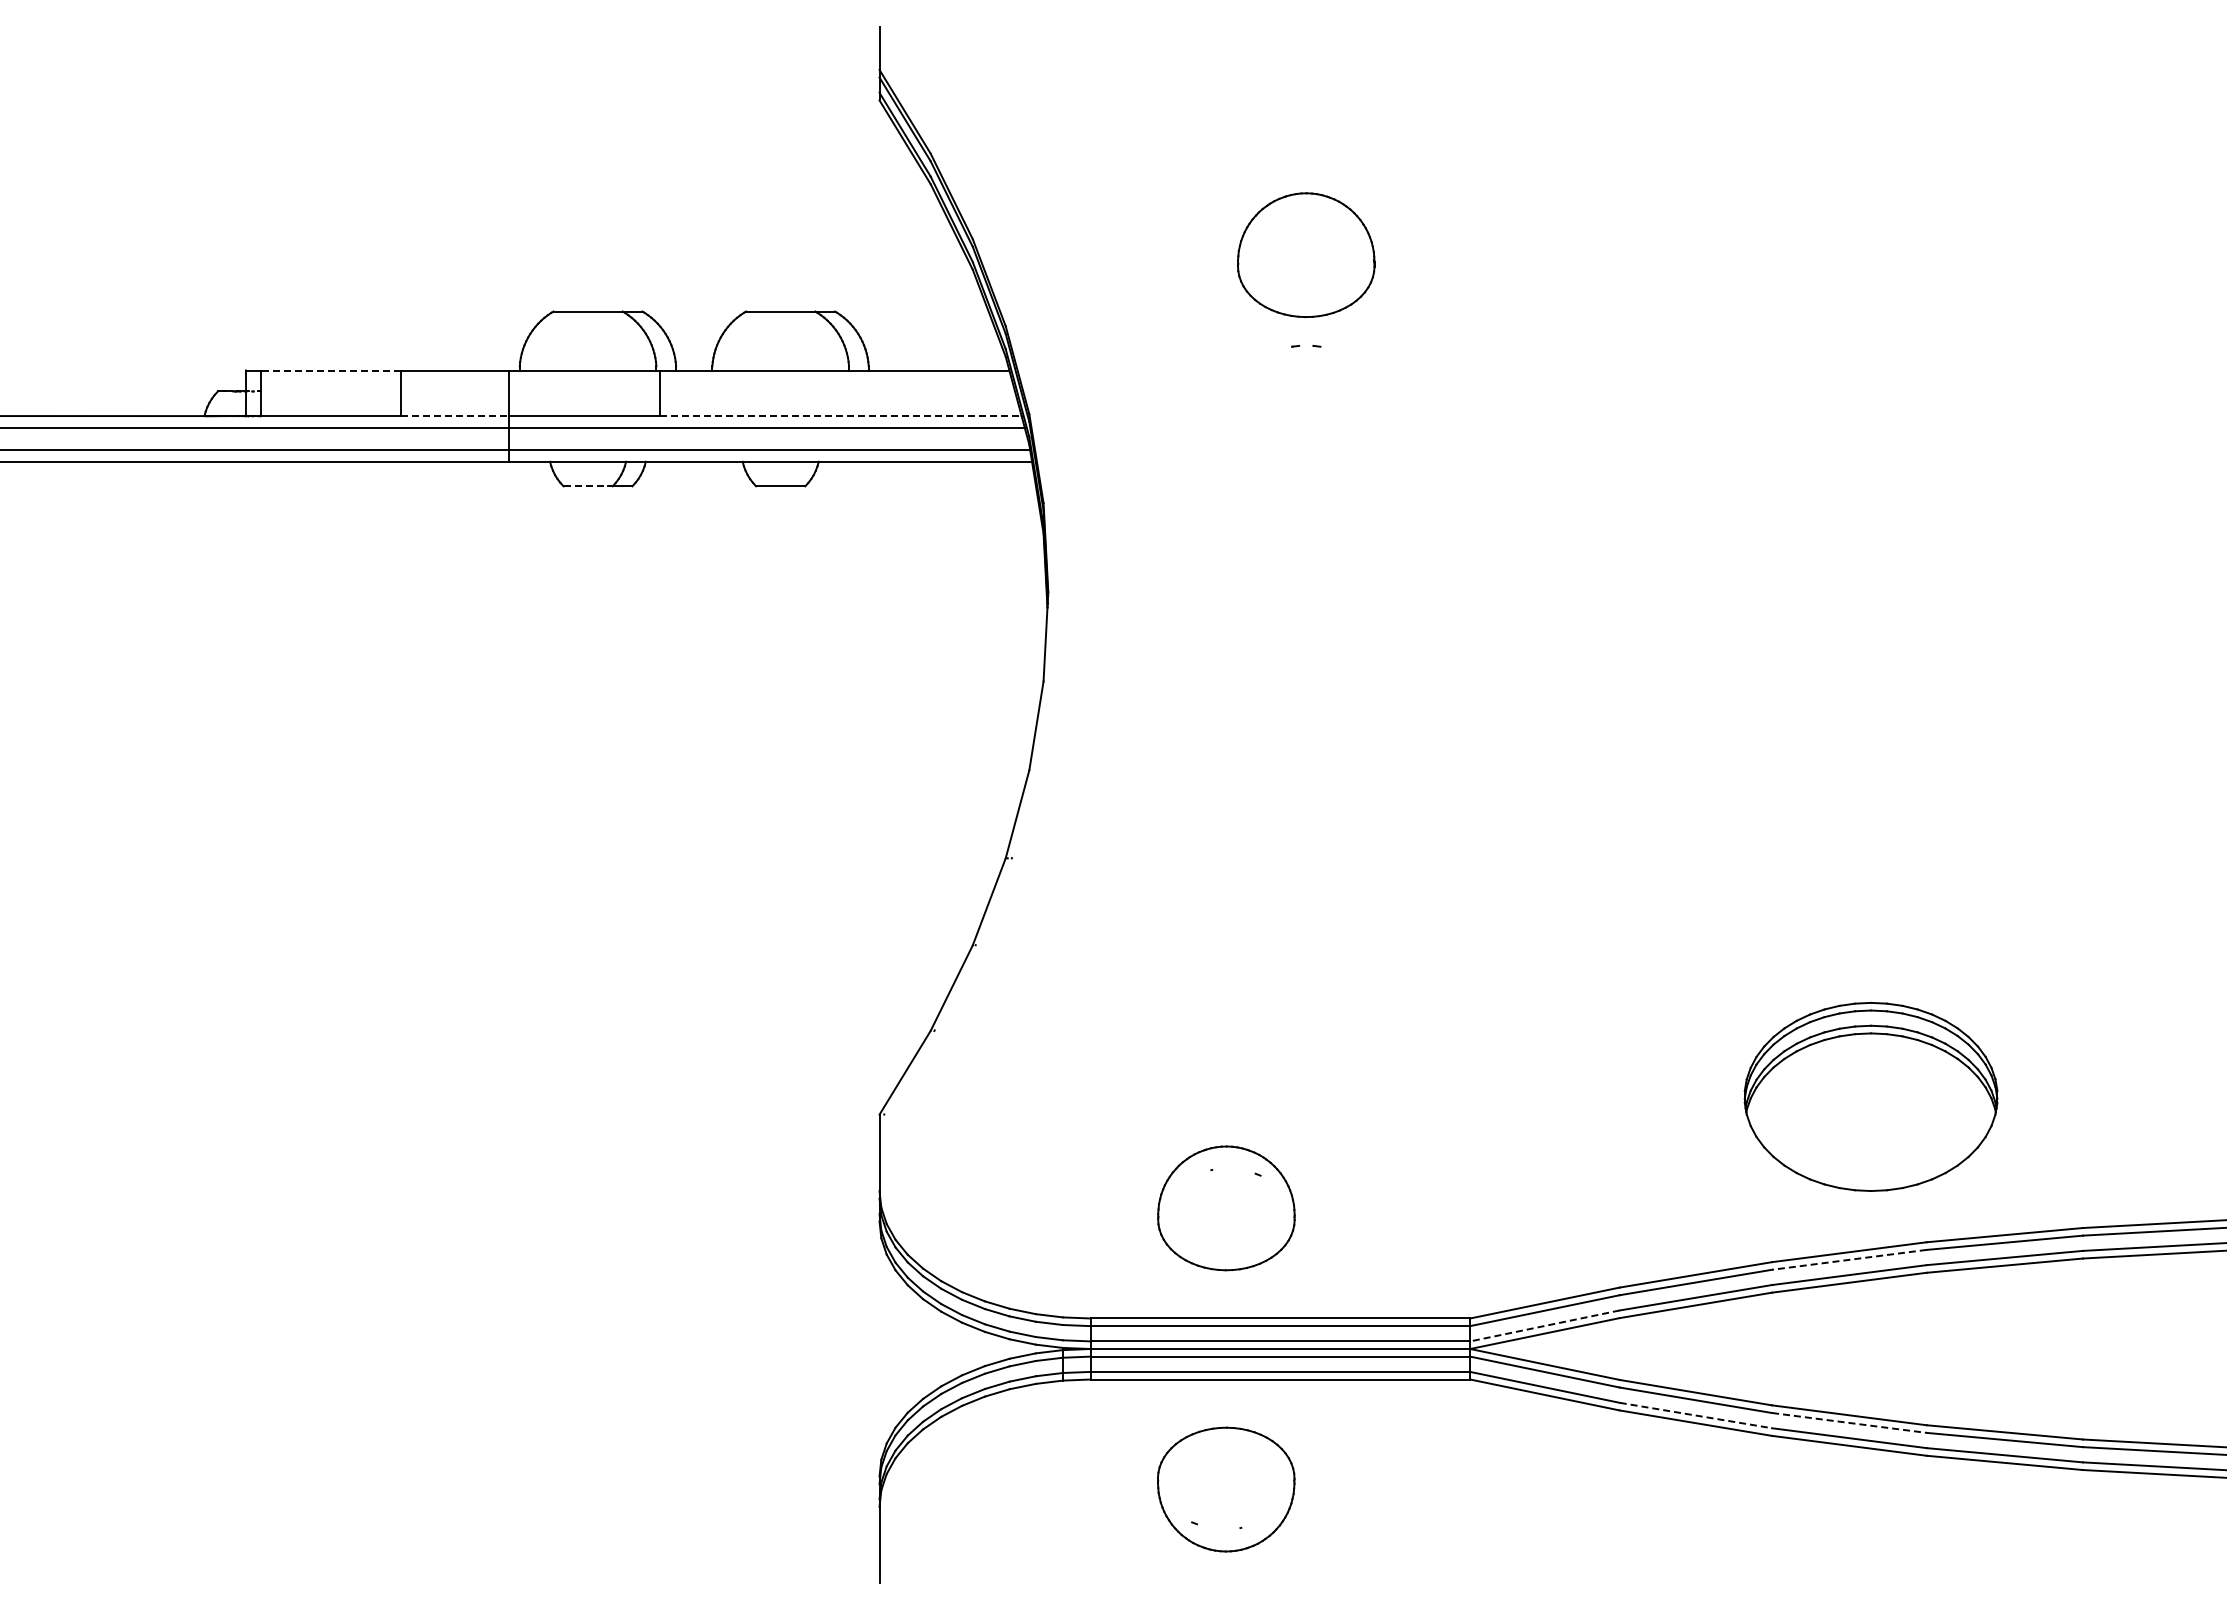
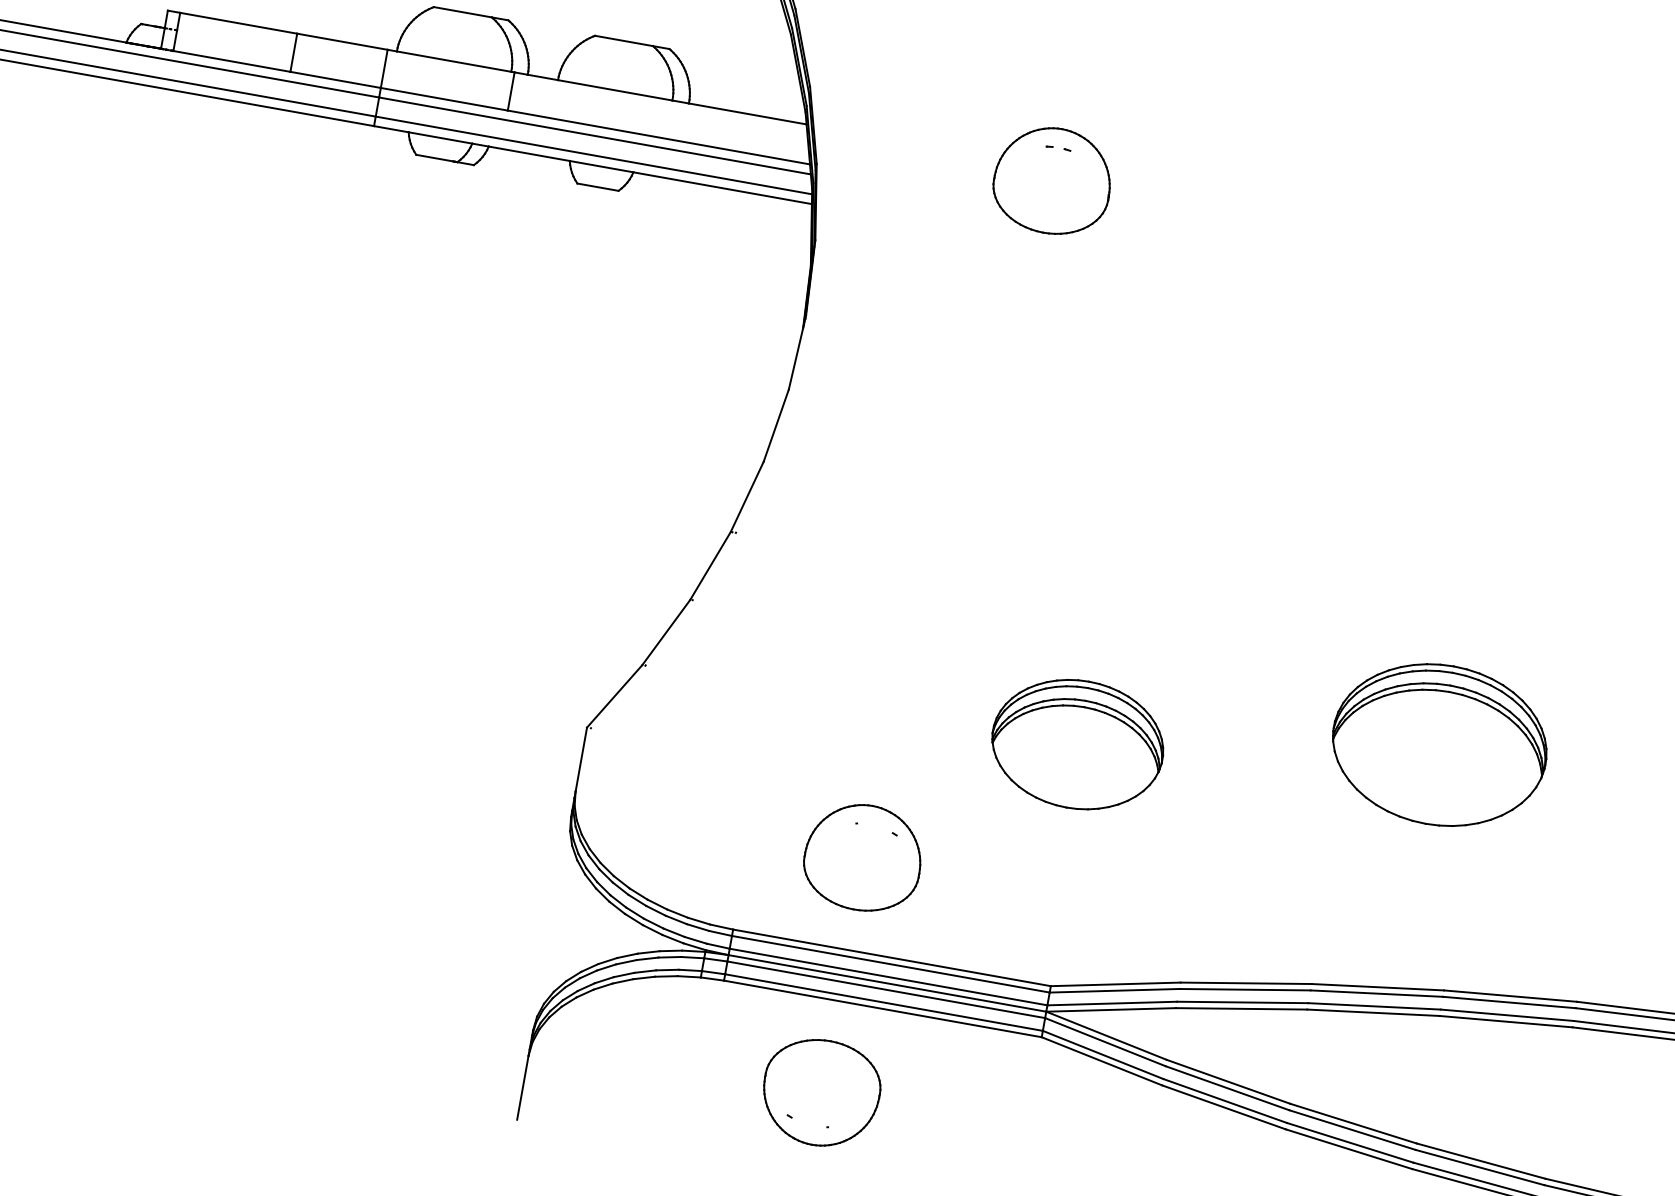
part: (1306, 254) -> (1053, 180), moved
line: (330, 370) -> (238, 23), dashed -> solid
line: (455, 416) -> (336, 80), dashed -> solid
line: (841, 416) -> (659, 137), dashed -> solid
line: (586, 486) -> (435, 158), dashed -> solid
part: (1451, 1032) -> (1077, 744), added
part: (1870, 1096) -> (1439, 744), moved
line: (1849, 1259) -> (1376, 993), dashed -> solid
line: (1544, 1326) -> (1111, 1003), dashed -> solid
line: (1696, 1415) -> (1225, 1101), dashed -> solid
line: (1849, 1422) -> (1352, 1129), dashed -> solid

